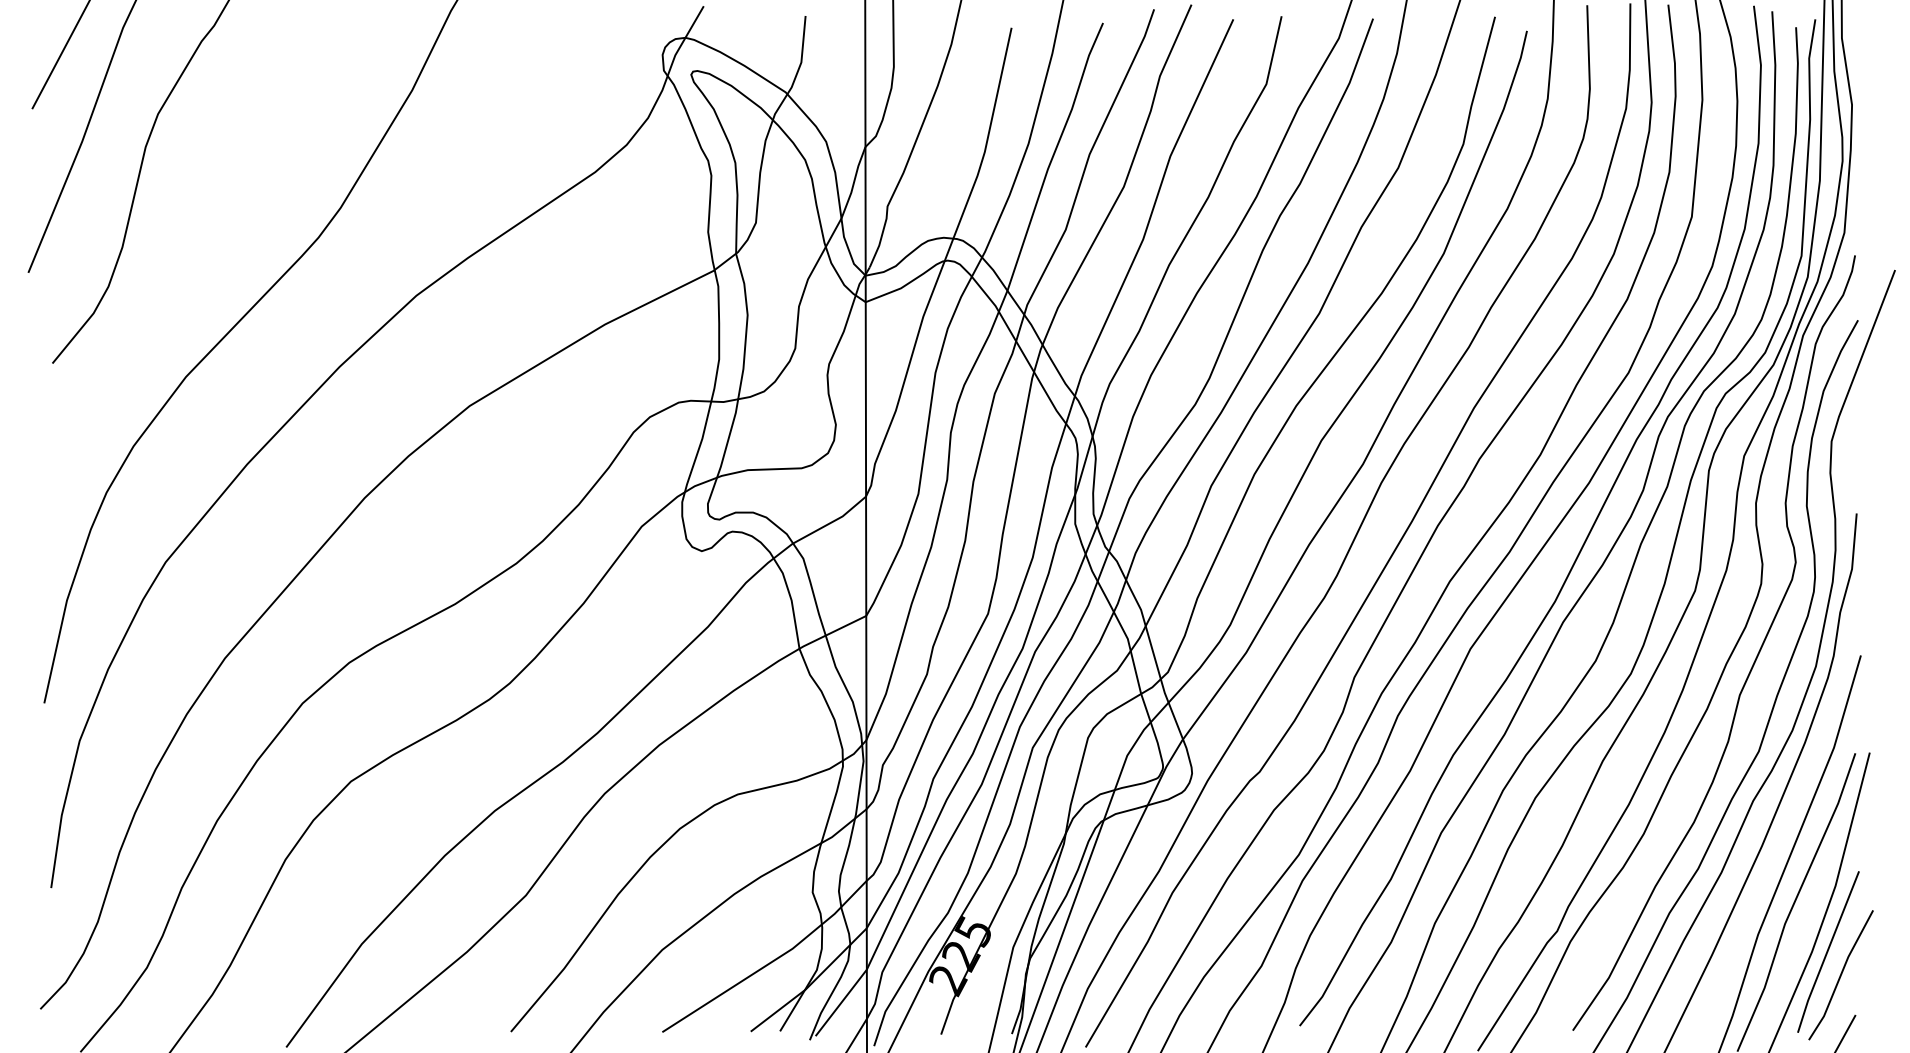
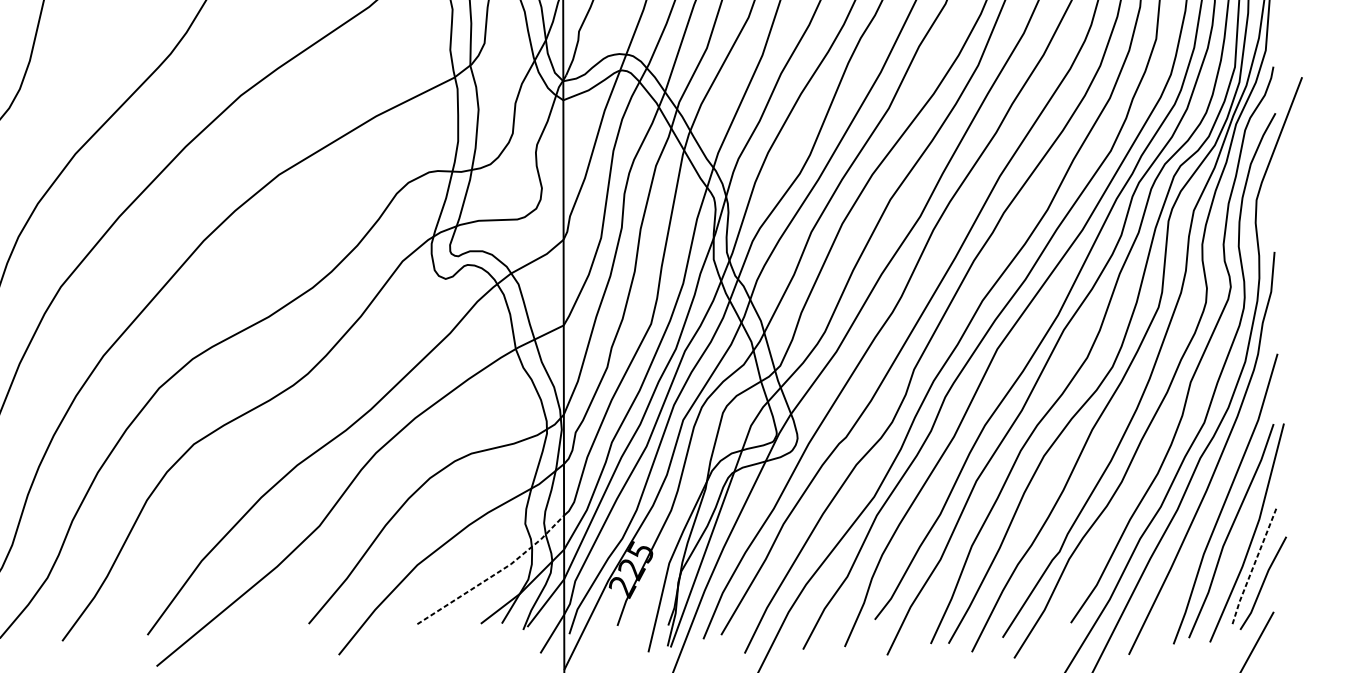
line: (1827, 952) -> (1253, 566), solid -> dashed
line: (770, 962) -> (495, 574), solid -> dashed

